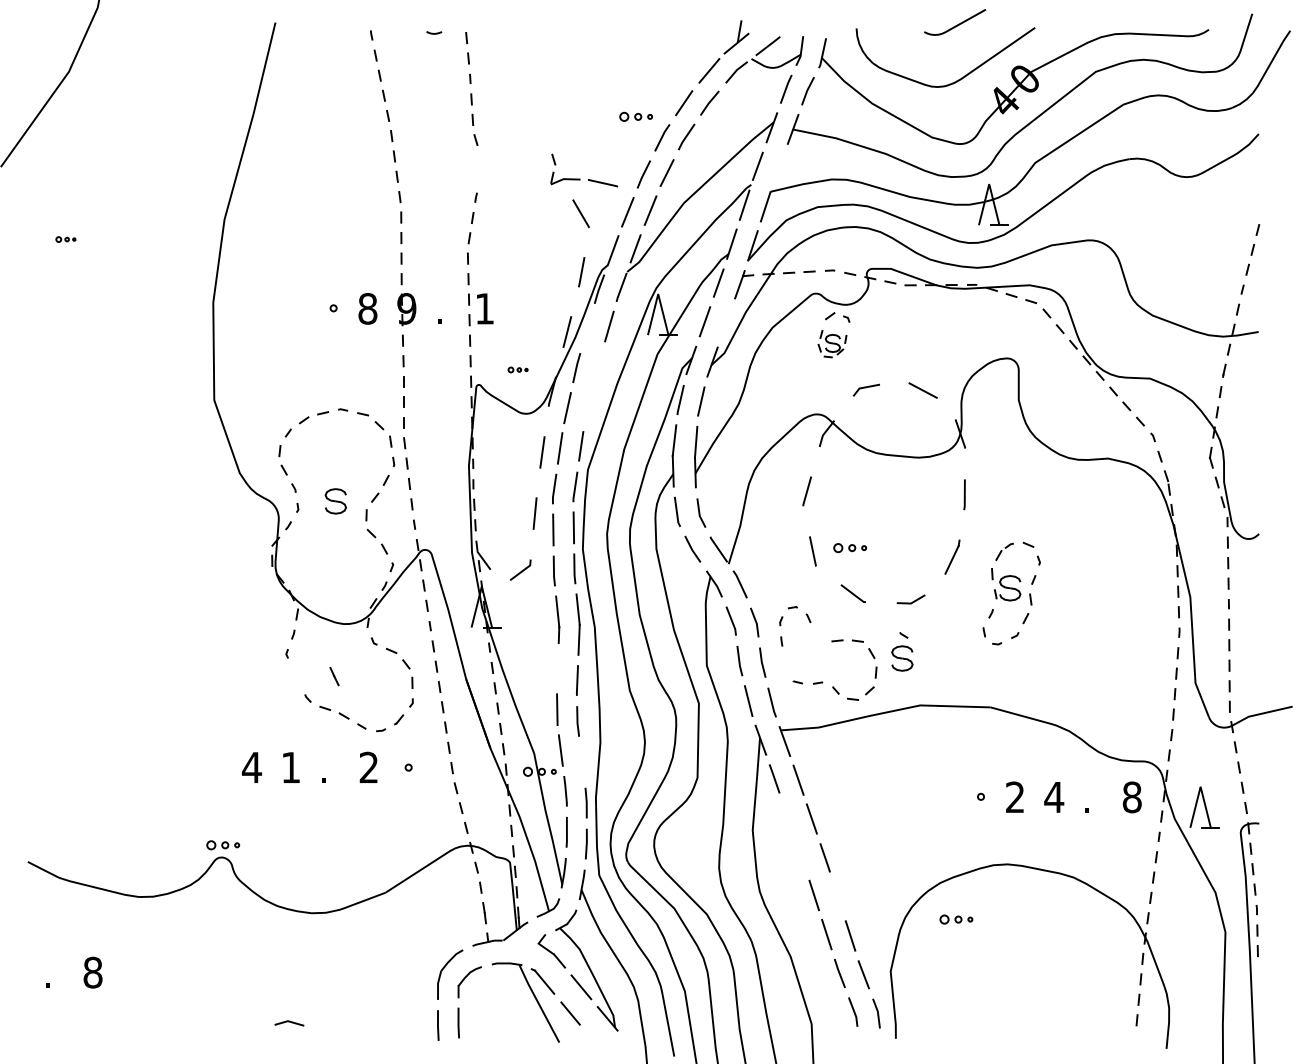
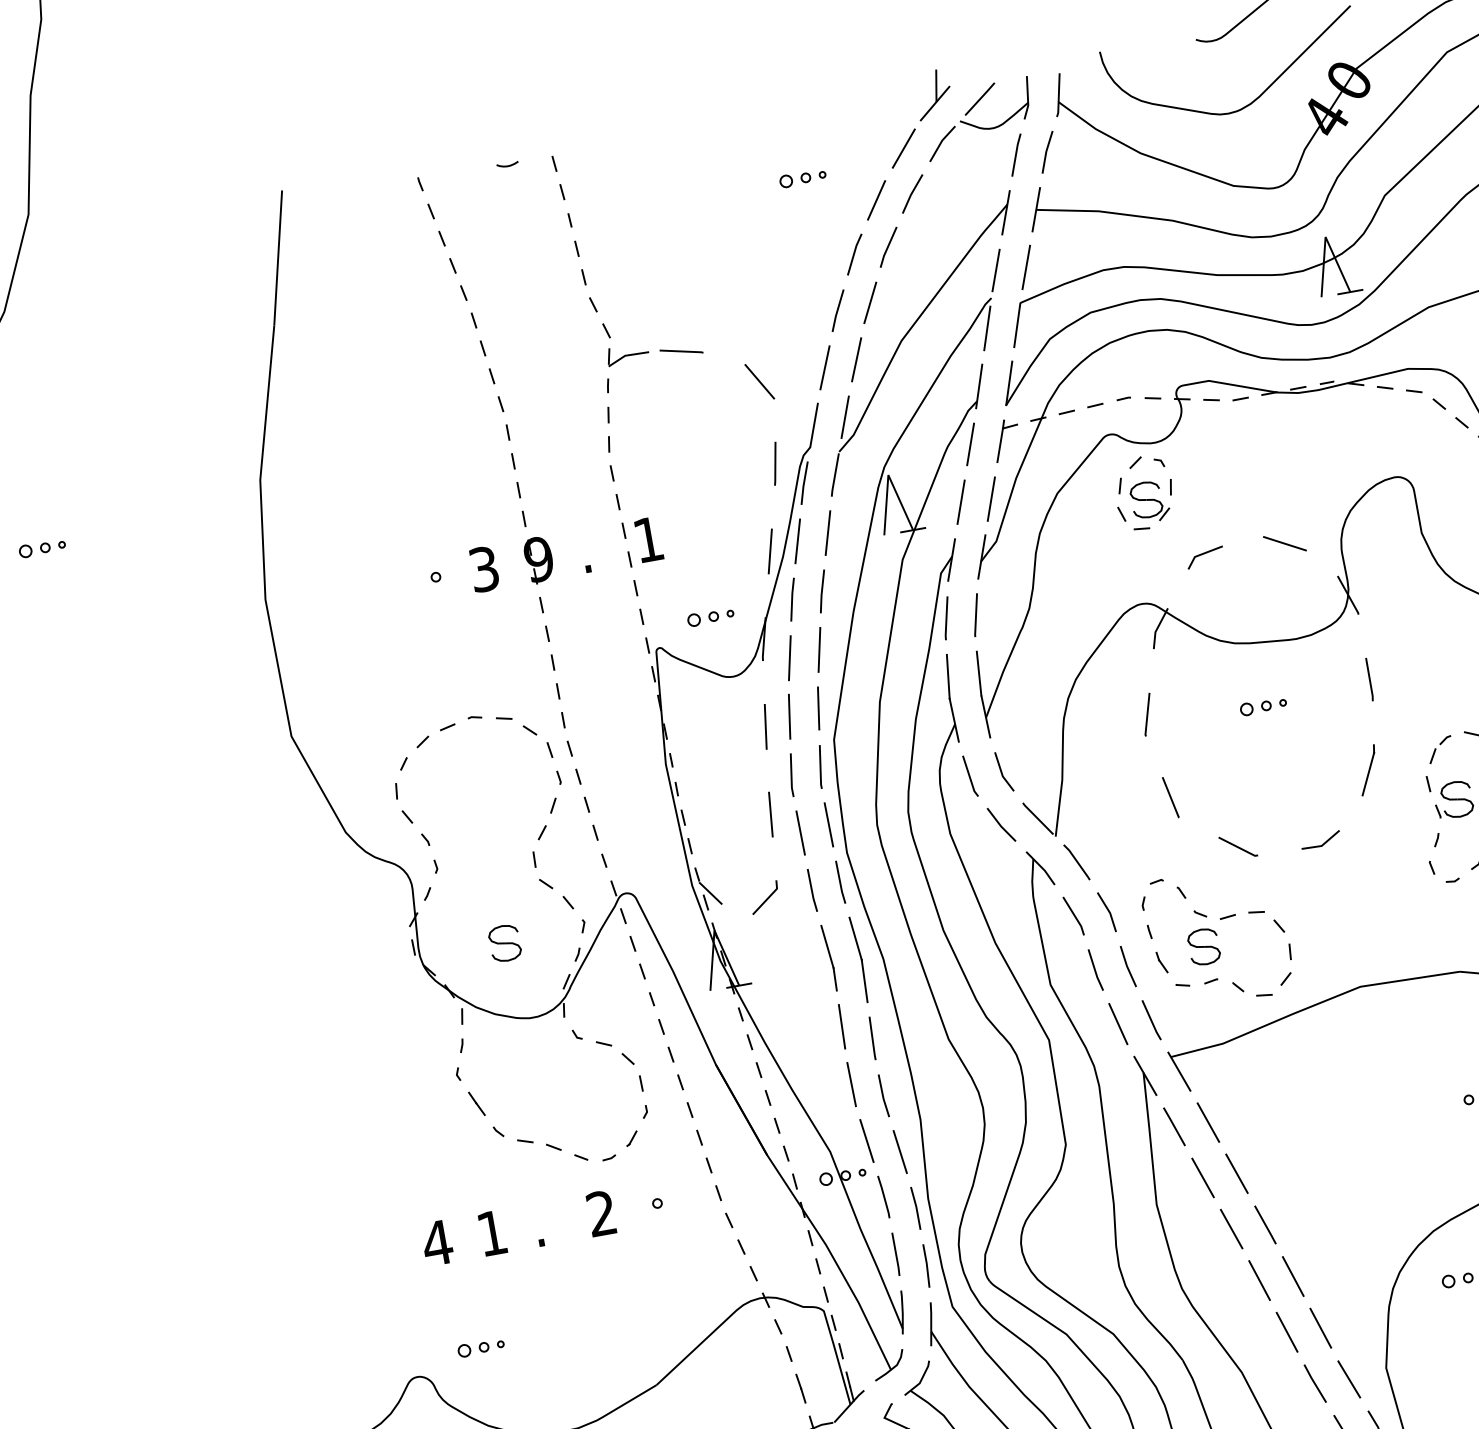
part: (635, 116) -> (801, 178), moved
line: (778, 167) -> (1025, 266), added
part: (580, 178) -> (648, 350), moved
part: (65, 239) -> (41, 548), size x1.67
text: (367, 308) -> (483, 568), 8 -> 3
line: (726, 322) -> (991, 497), added
line: (587, 328) -> (797, 541), added
part: (832, 343) -> (1145, 500), size x1.43
line: (597, 365) -> (821, 590), added
part: (517, 369) -> (709, 616), size x1.67
line: (588, 406) -> (818, 650), added
part: (335, 501) -> (504, 943), moved
part: (849, 548) -> (1262, 707), moved
part: (902, 651) -> (1202, 936), moved
part: (786, 663) -> (1161, 961), added
line: (557, 668) -> (841, 1026), added
line: (334, 676) -> (476, 1103), moved
line: (582, 762) -> (900, 1152), added
line: (788, 817) -> (1203, 1177), added
part: (223, 845) -> (481, 1348), moved
line: (801, 856) -> (1231, 1229), added
line: (837, 896) -> (1292, 1276), added

